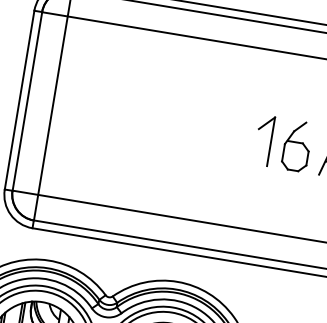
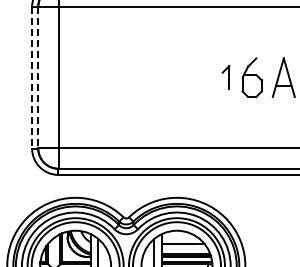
line: (20, 99) -> (32, 77), solid -> dashed
line: (27, 101) -> (38, 77), solid -> dashed
part: (263, 140) -> (225, 77), size x0.6

